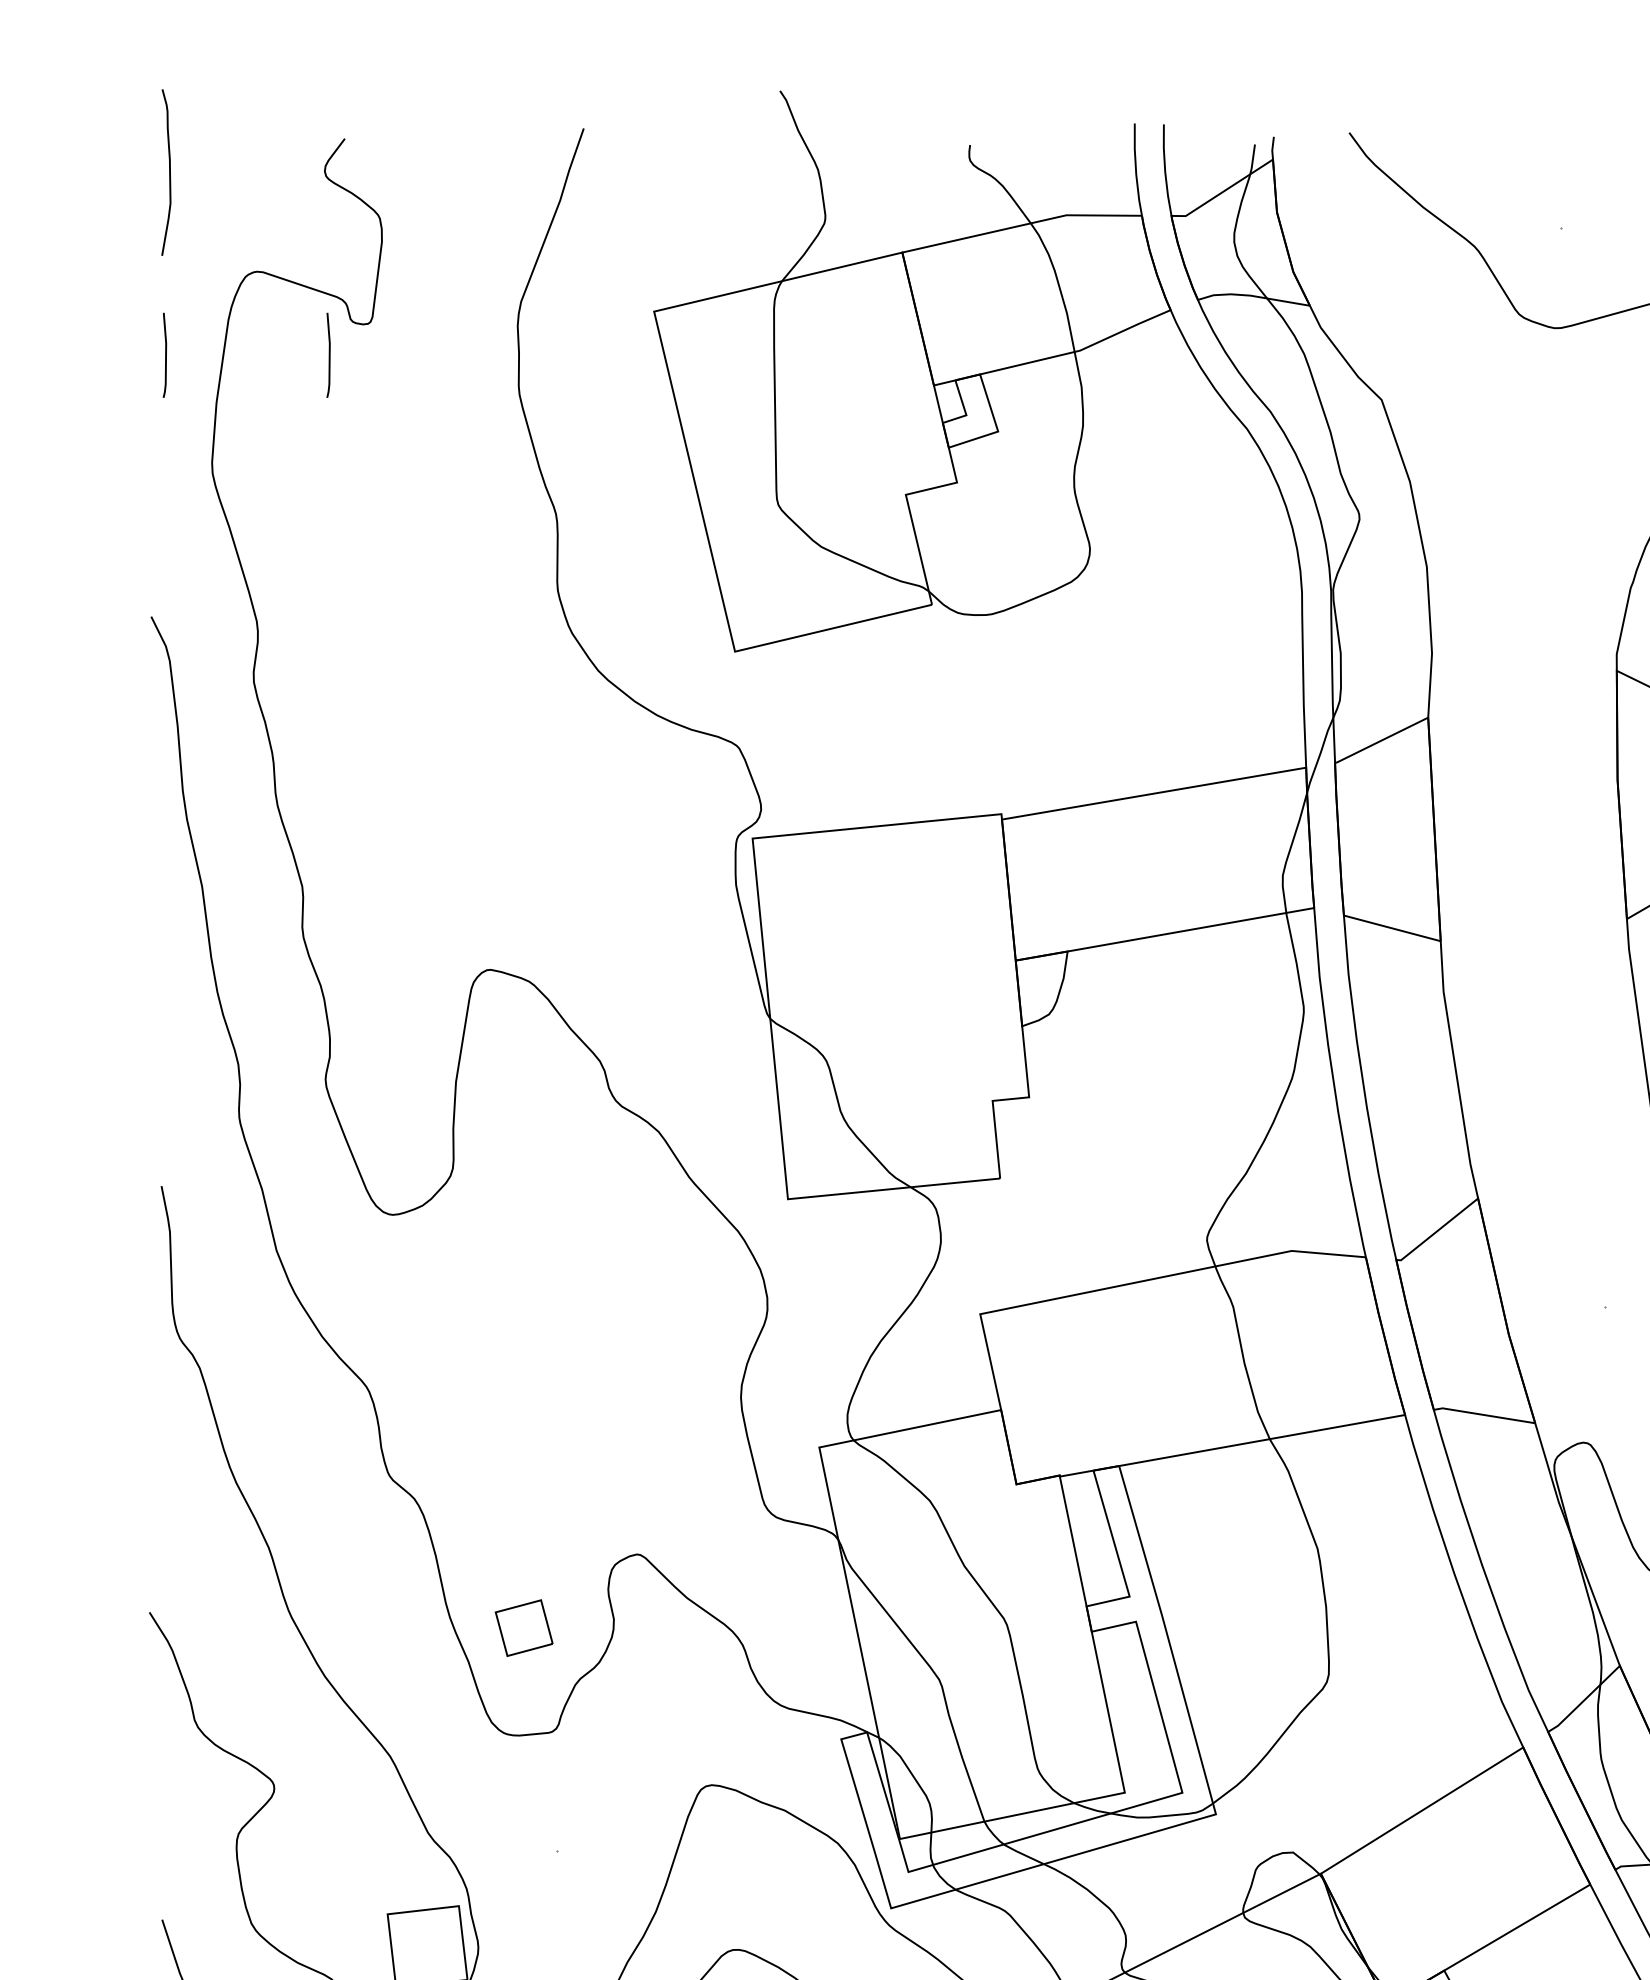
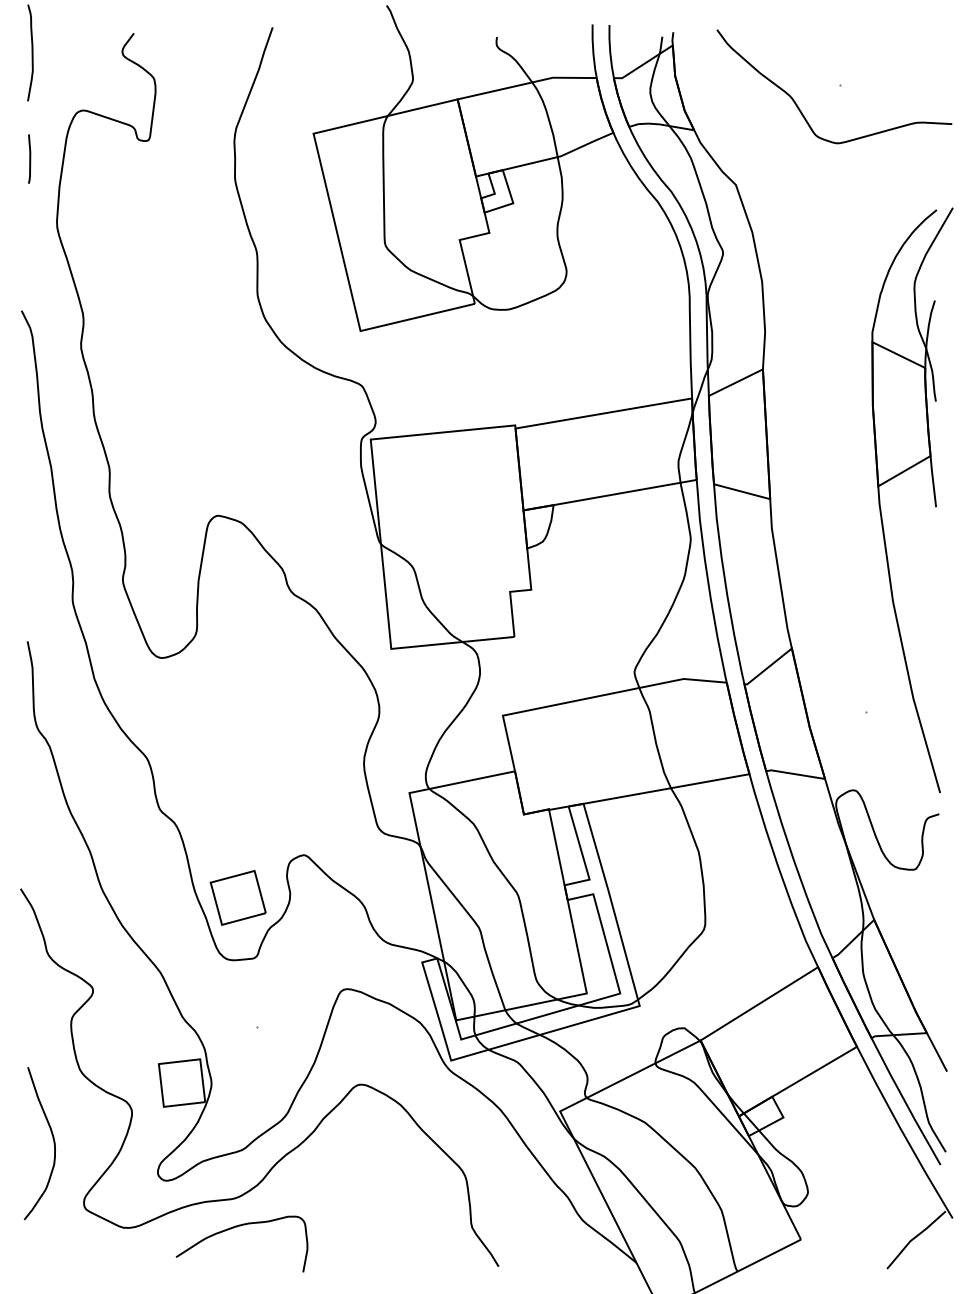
line: (328, 354) -> (124, 158), removed
part: (523, 1627) -> (237, 897), size x1.67

